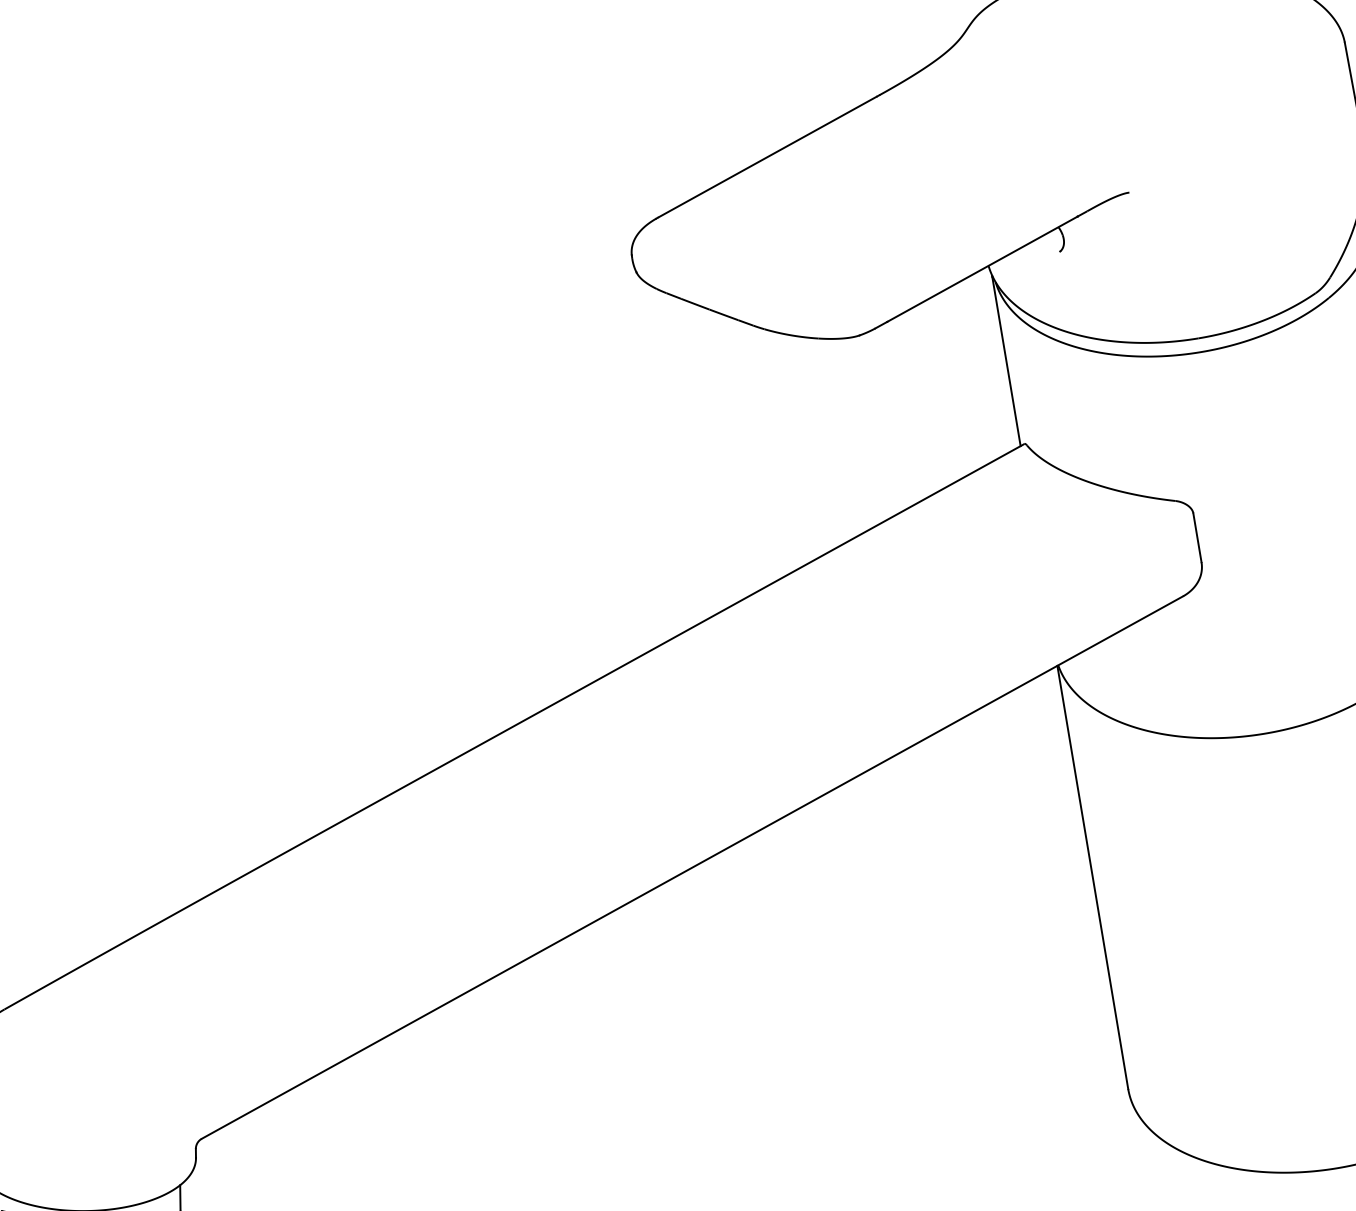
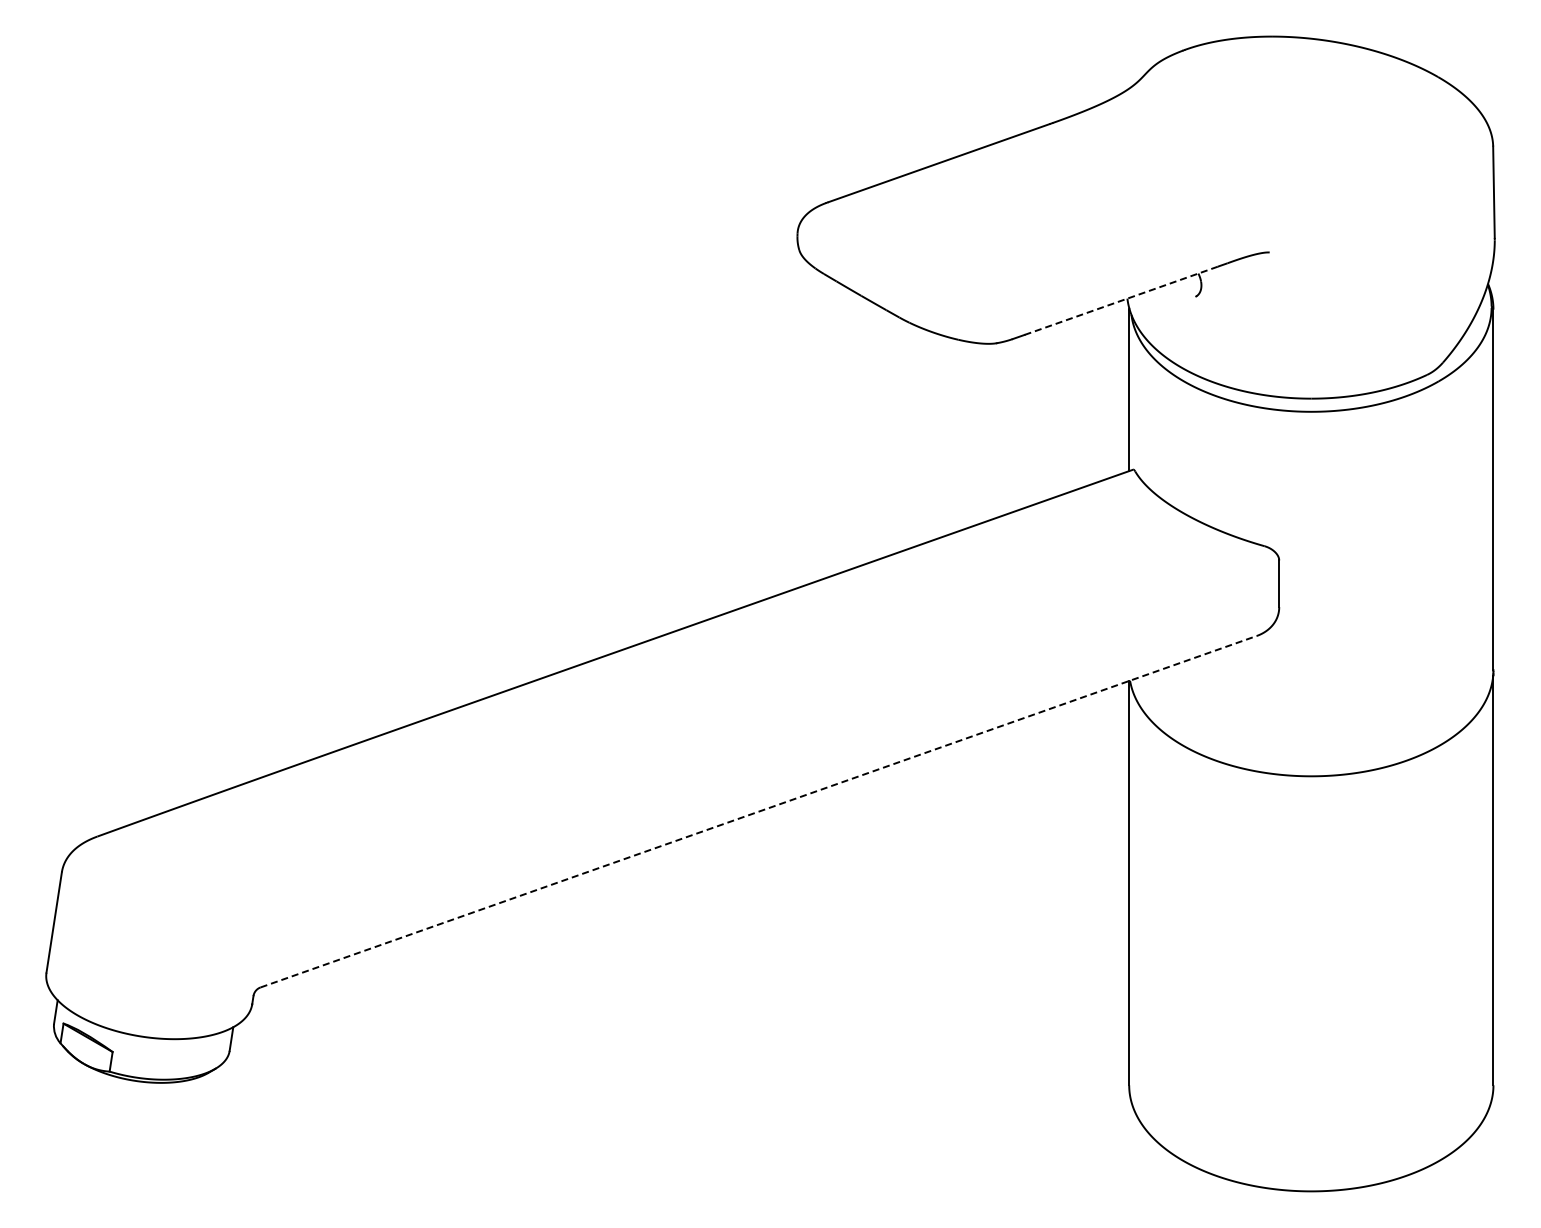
line: (982, 268) -> (1121, 300), solid -> dashed
line: (693, 867) -> (759, 811), solid -> dashed

